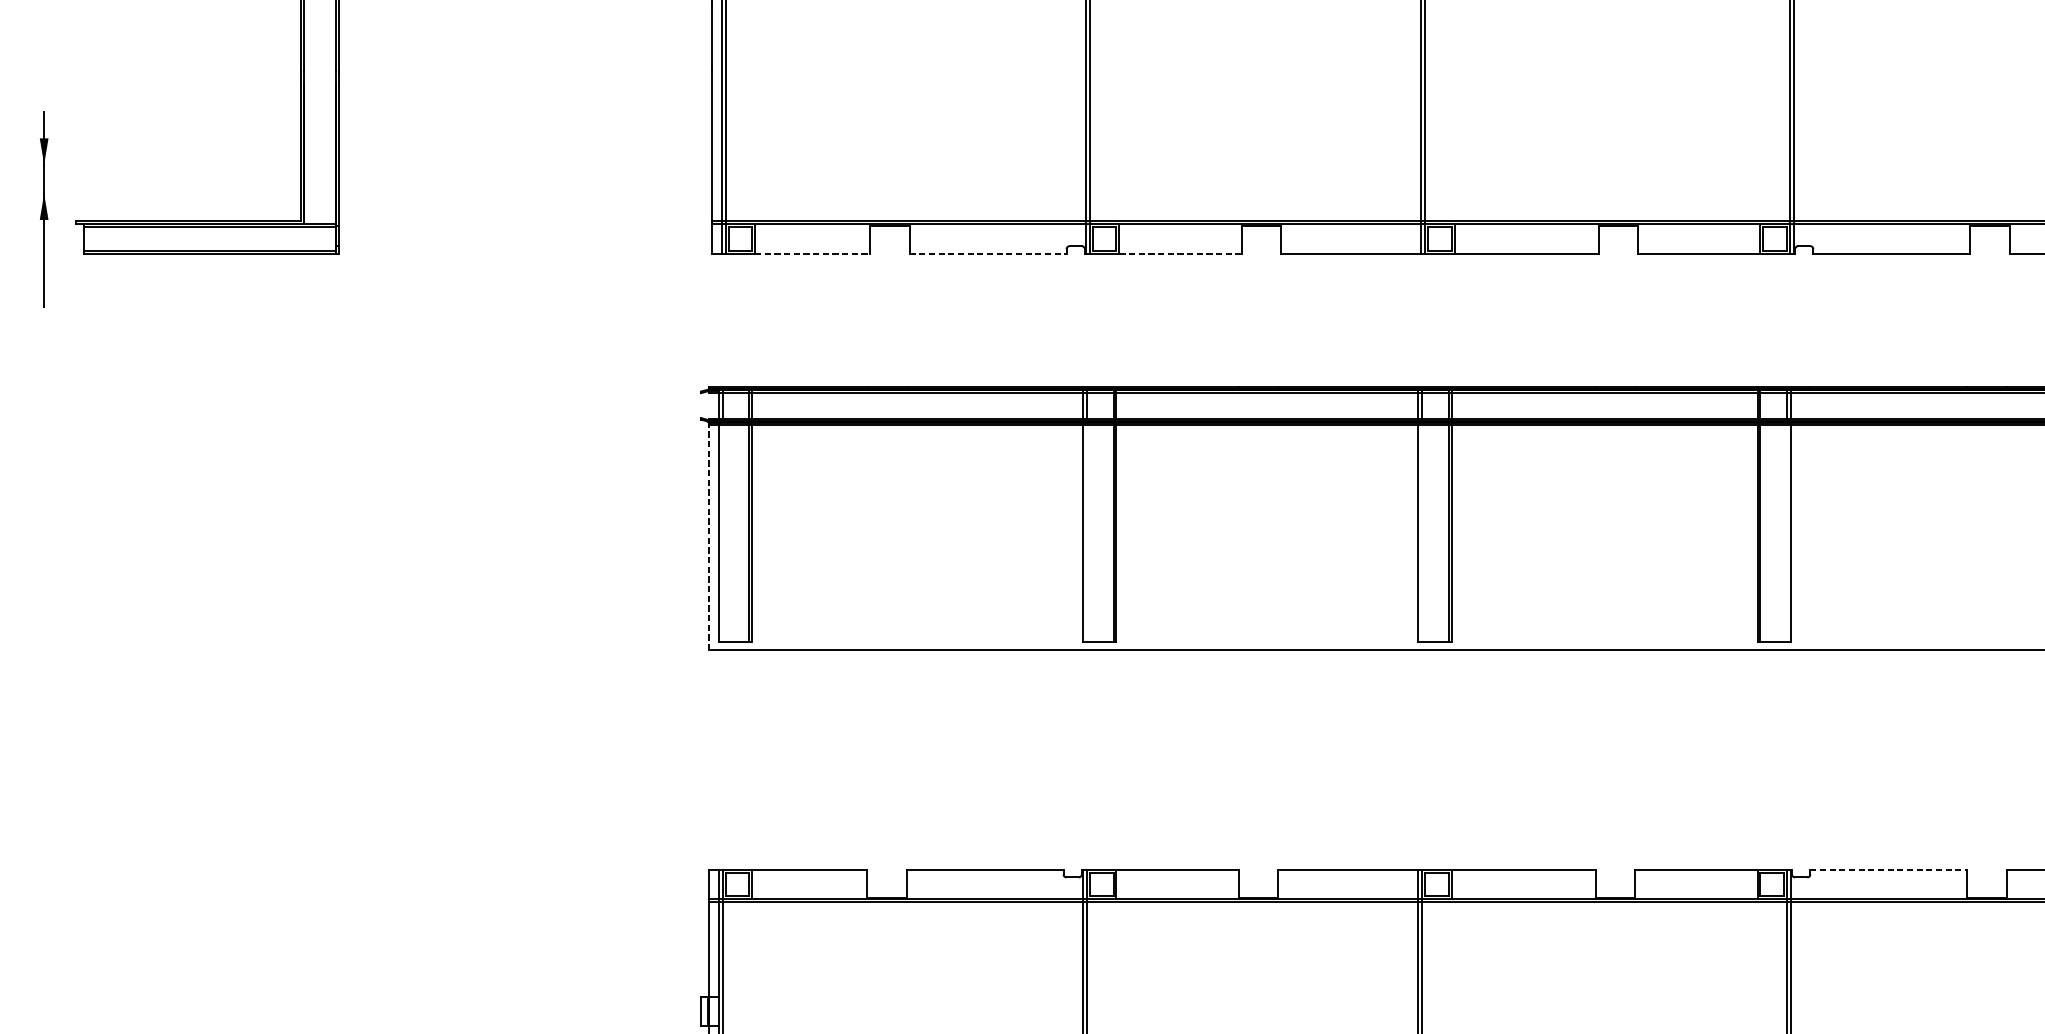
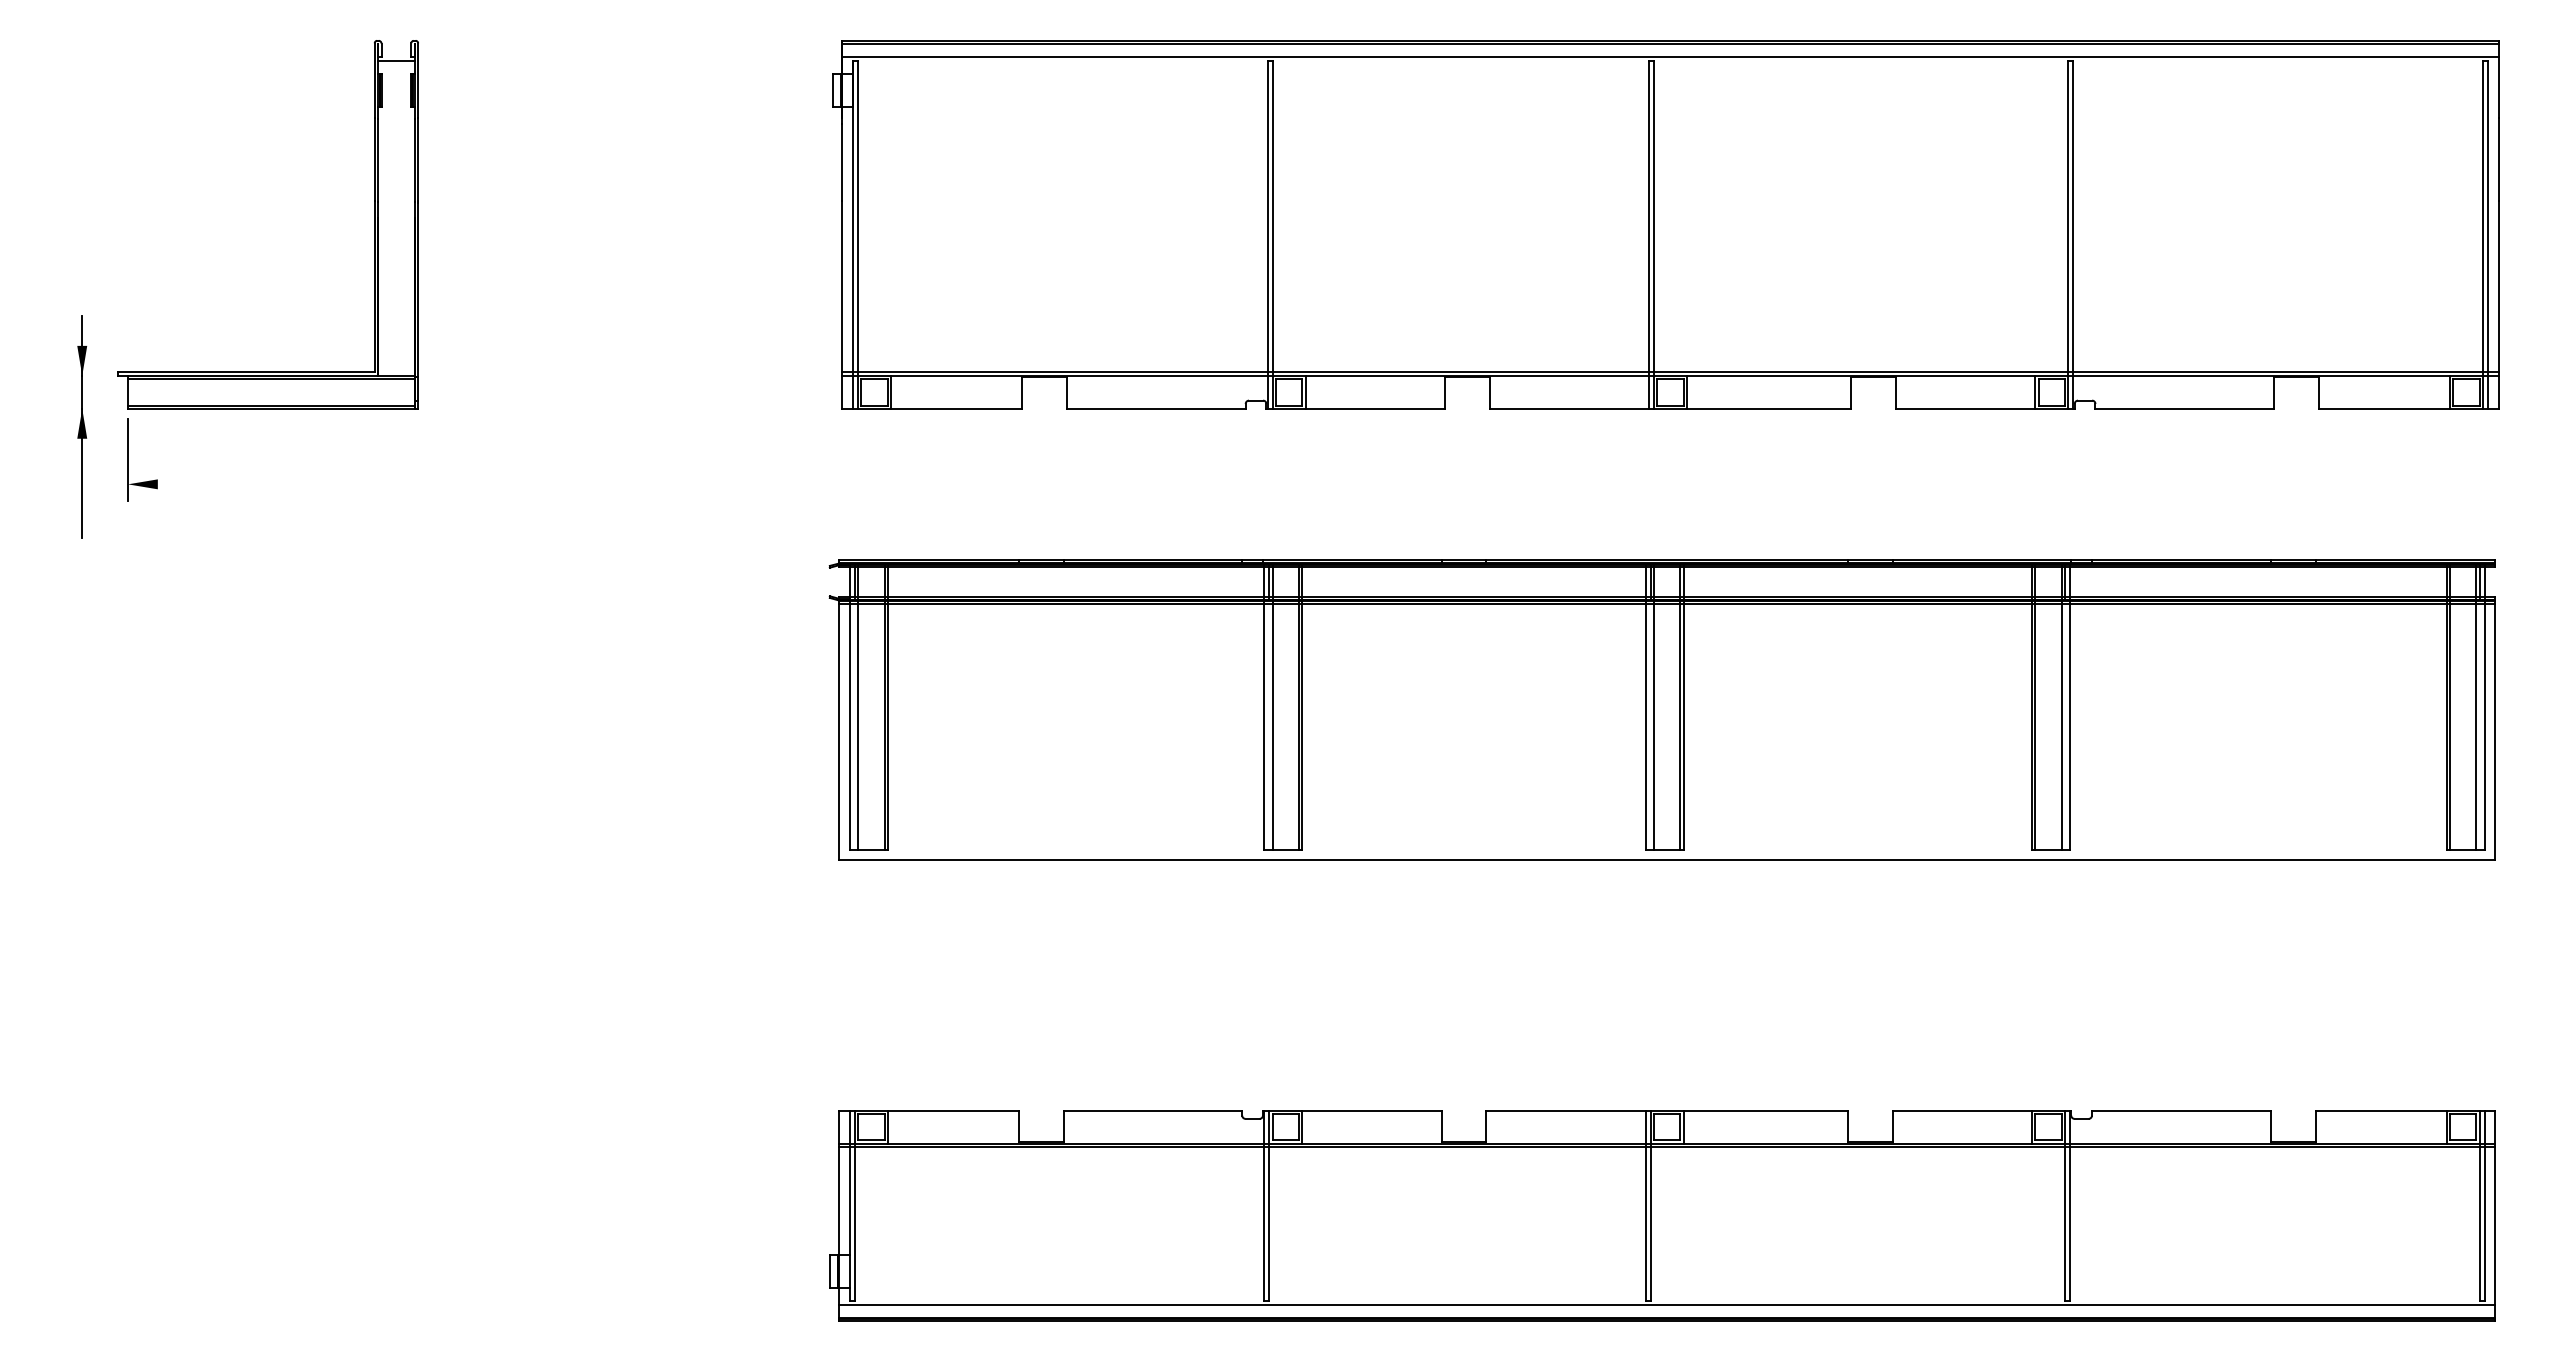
part: (44, 209) -> (82, 426), moved
line: (813, 253) -> (957, 408), dashed -> solid
line: (988, 253) -> (1156, 408), dashed -> solid
line: (1180, 253) -> (1375, 408), dashed -> solid
part: (84, 297) -> (128, 459), added
line: (726, 515) -> (858, 706), added
line: (1090, 515) -> (1272, 706), added
line: (1424, 515) -> (1653, 706), added
line: (1783, 515) -> (2061, 706), added
line: (708, 537) -> (838, 731), dashed -> solid
line: (1888, 870) -> (2181, 1110), dashed -> solid

